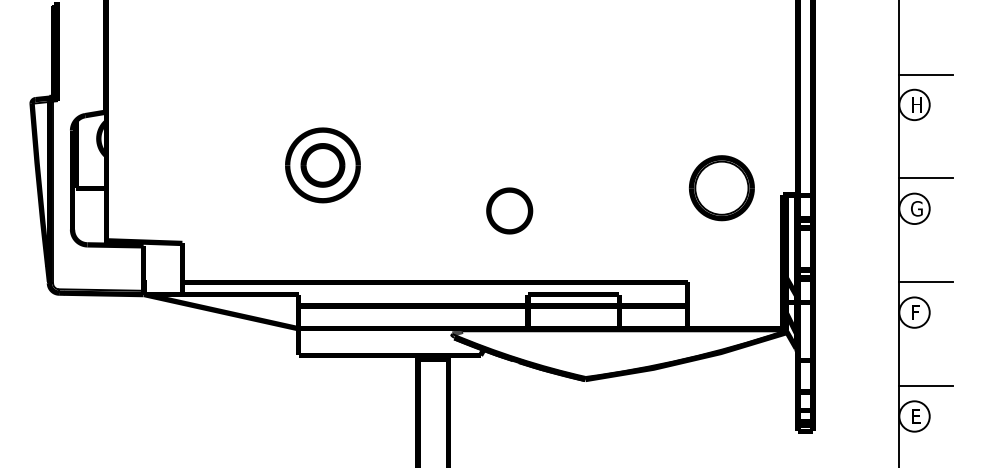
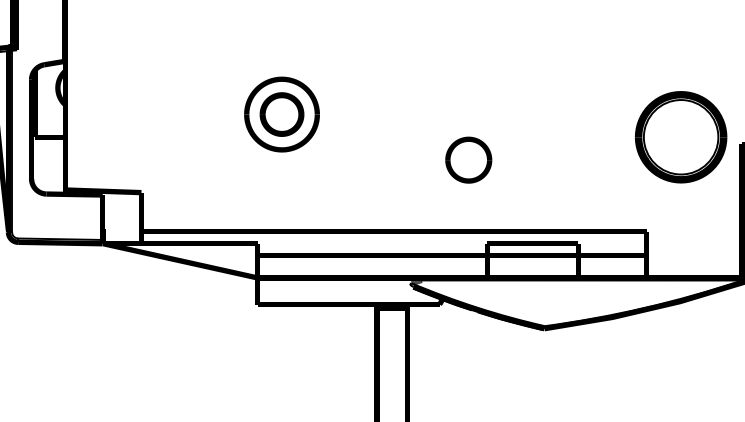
part: (721, 188) -> (680, 137), size x1.4

